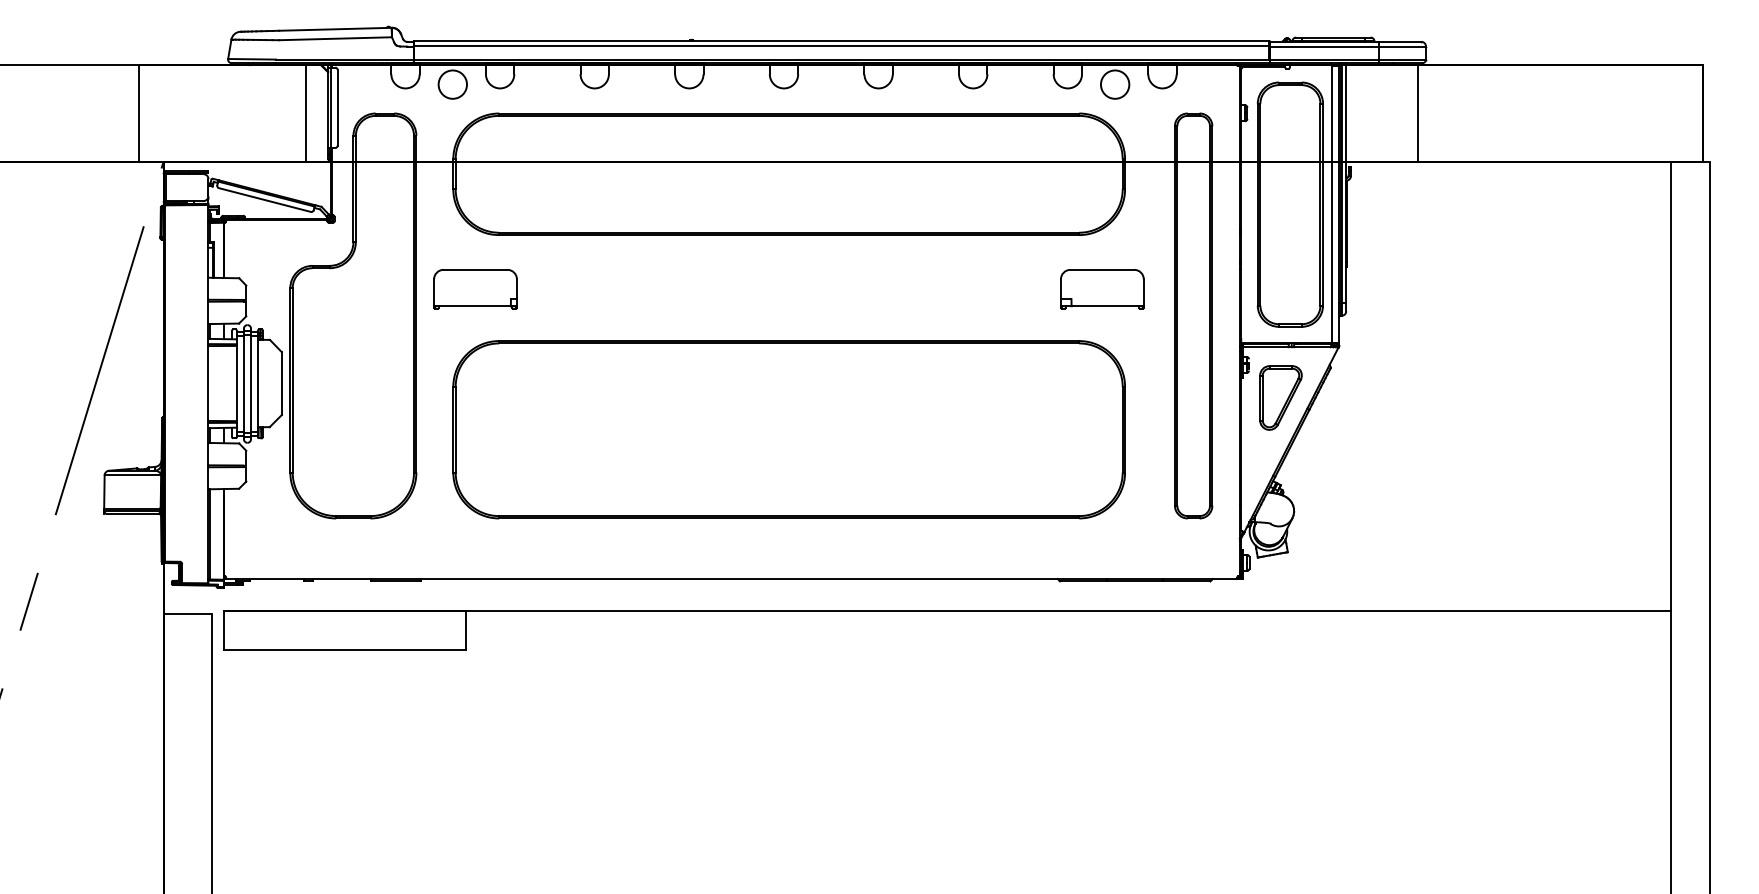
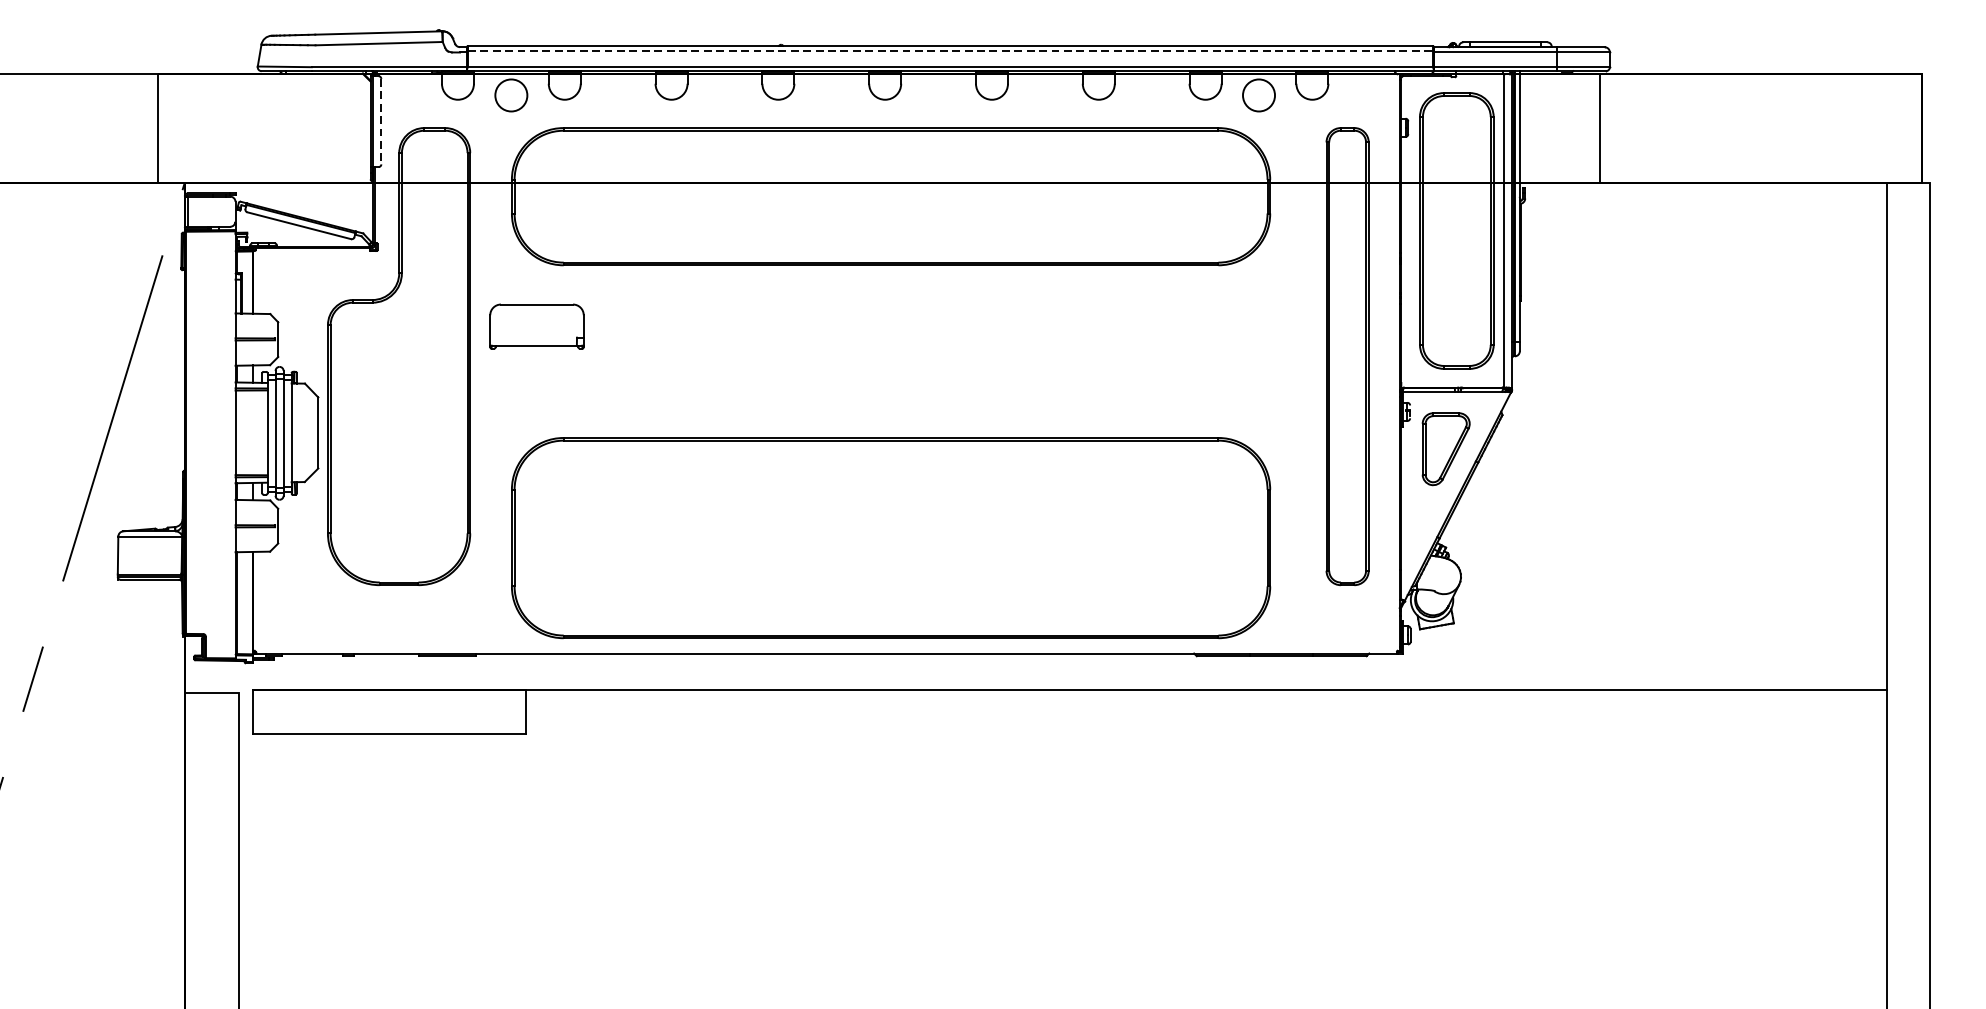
line: (842, 45) -> (951, 51), solid -> dashed
line: (337, 107) -> (381, 121), solid -> dashed
line: (306, 113) -> (346, 128), removed
part: (1102, 289) -> (1244, 326), removed
part: (788, 429) -> (890, 537), moved

